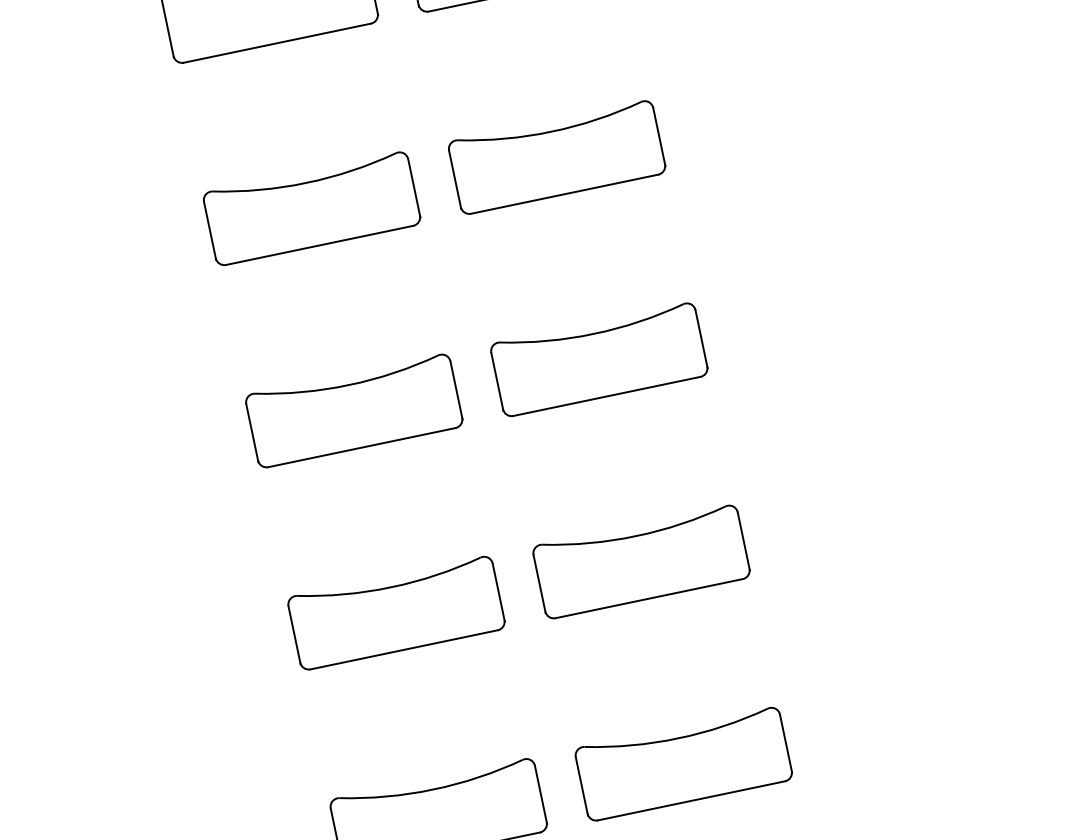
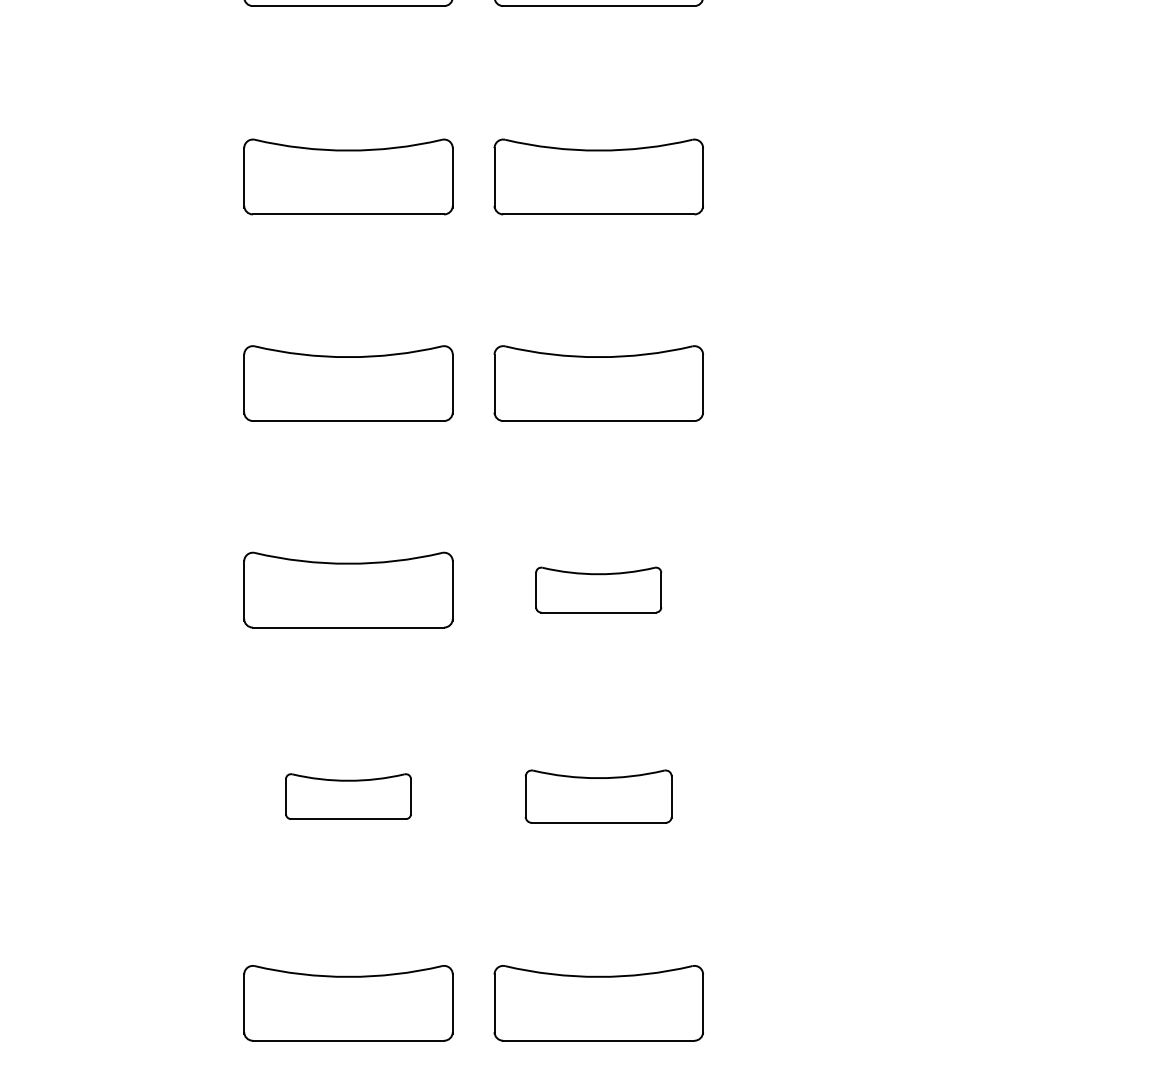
part: (598, 359) -> (598, 589), size x0.6
part: (641, 561) -> (598, 796), size x0.7
part: (396, 612) -> (348, 796), size x0.6

